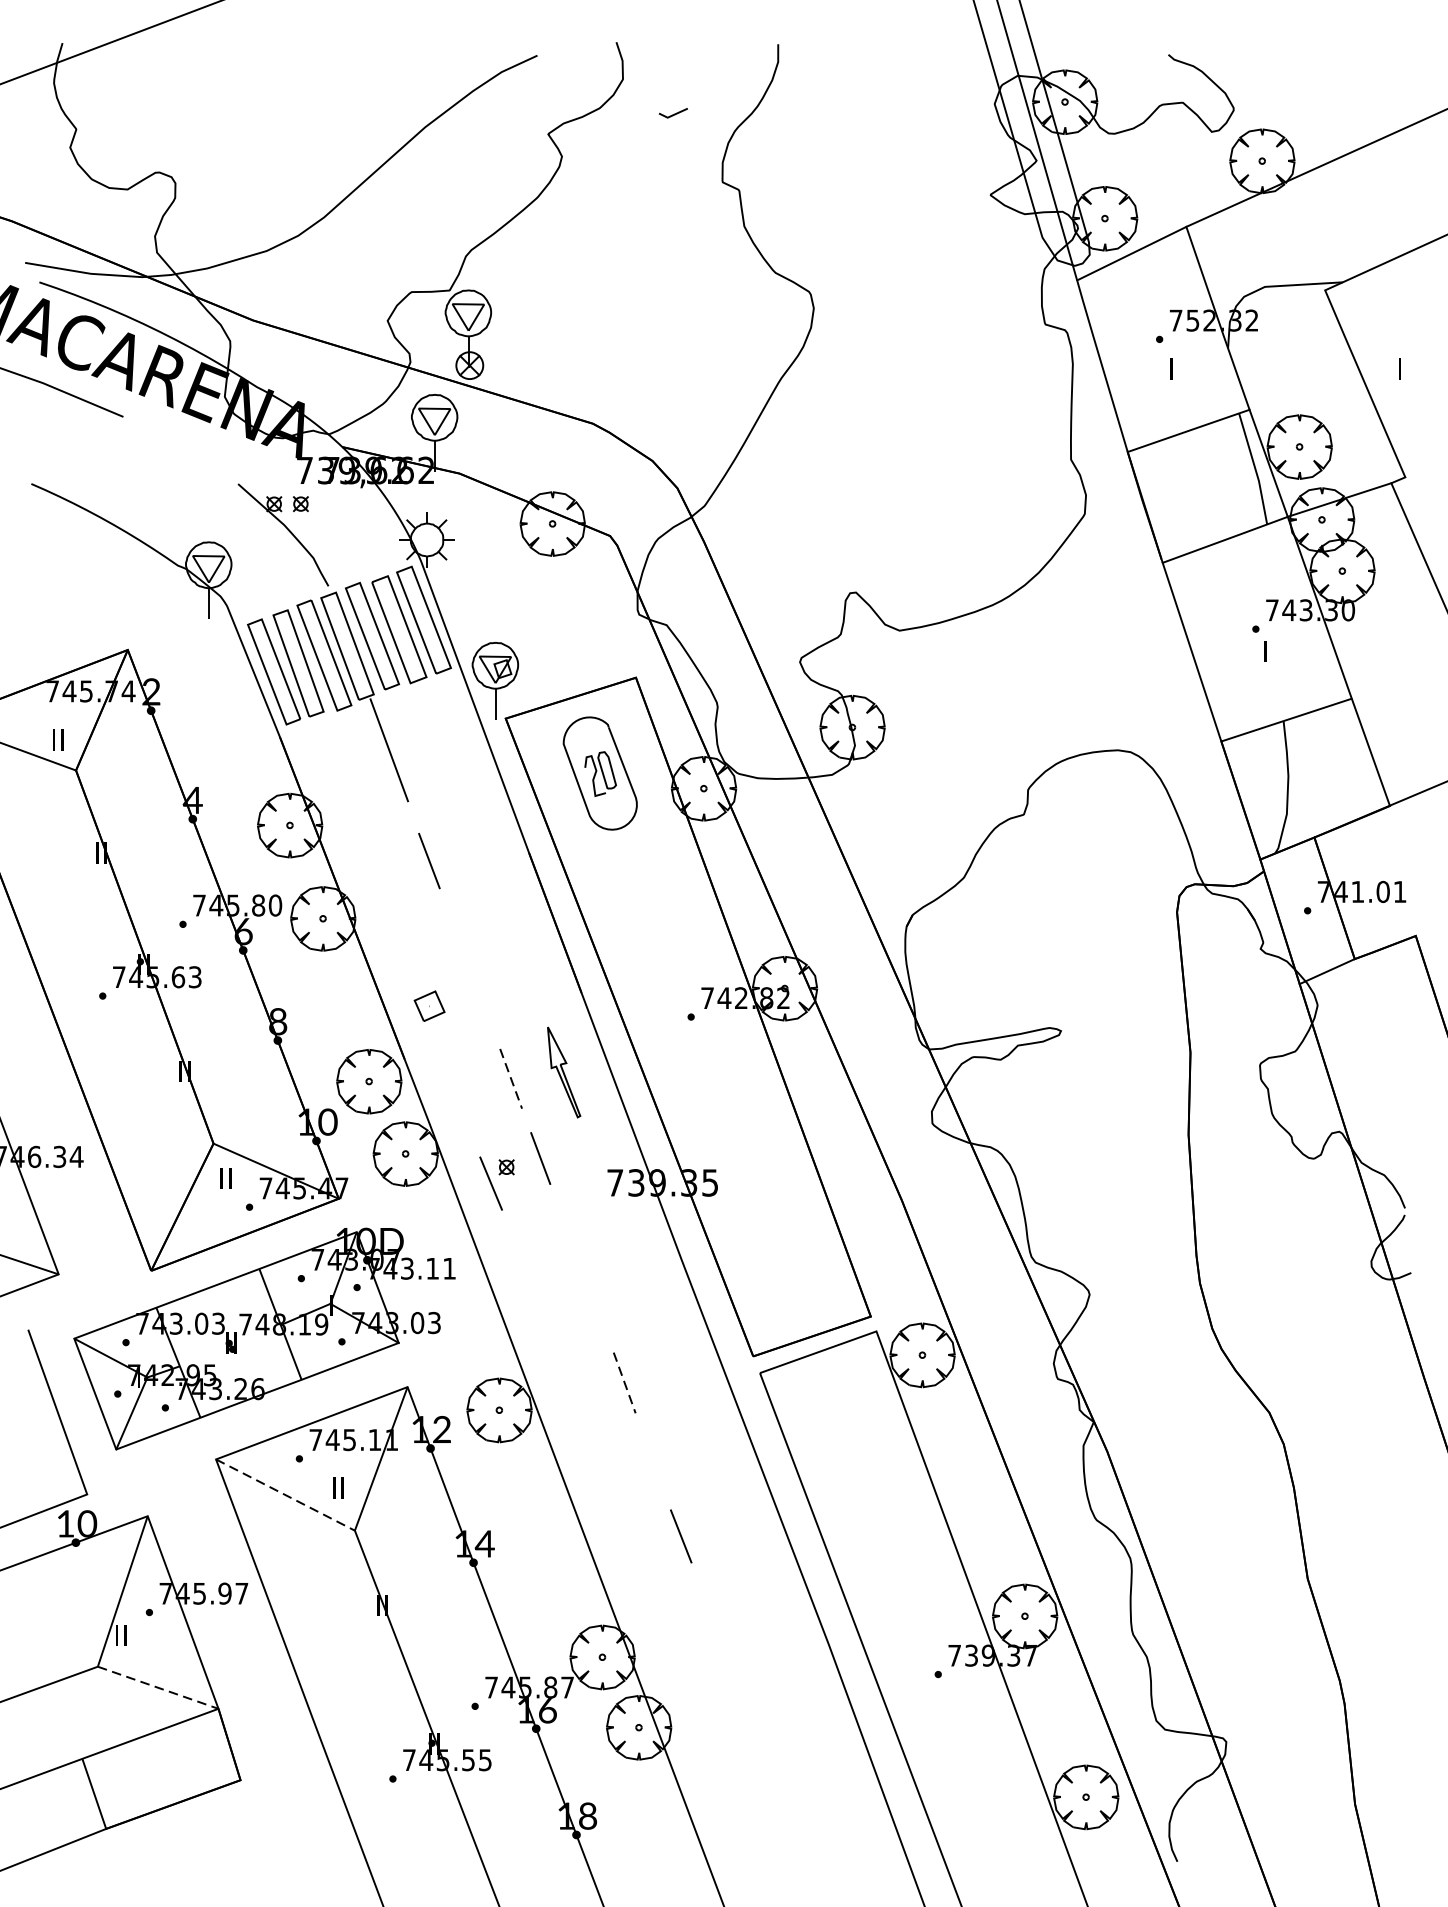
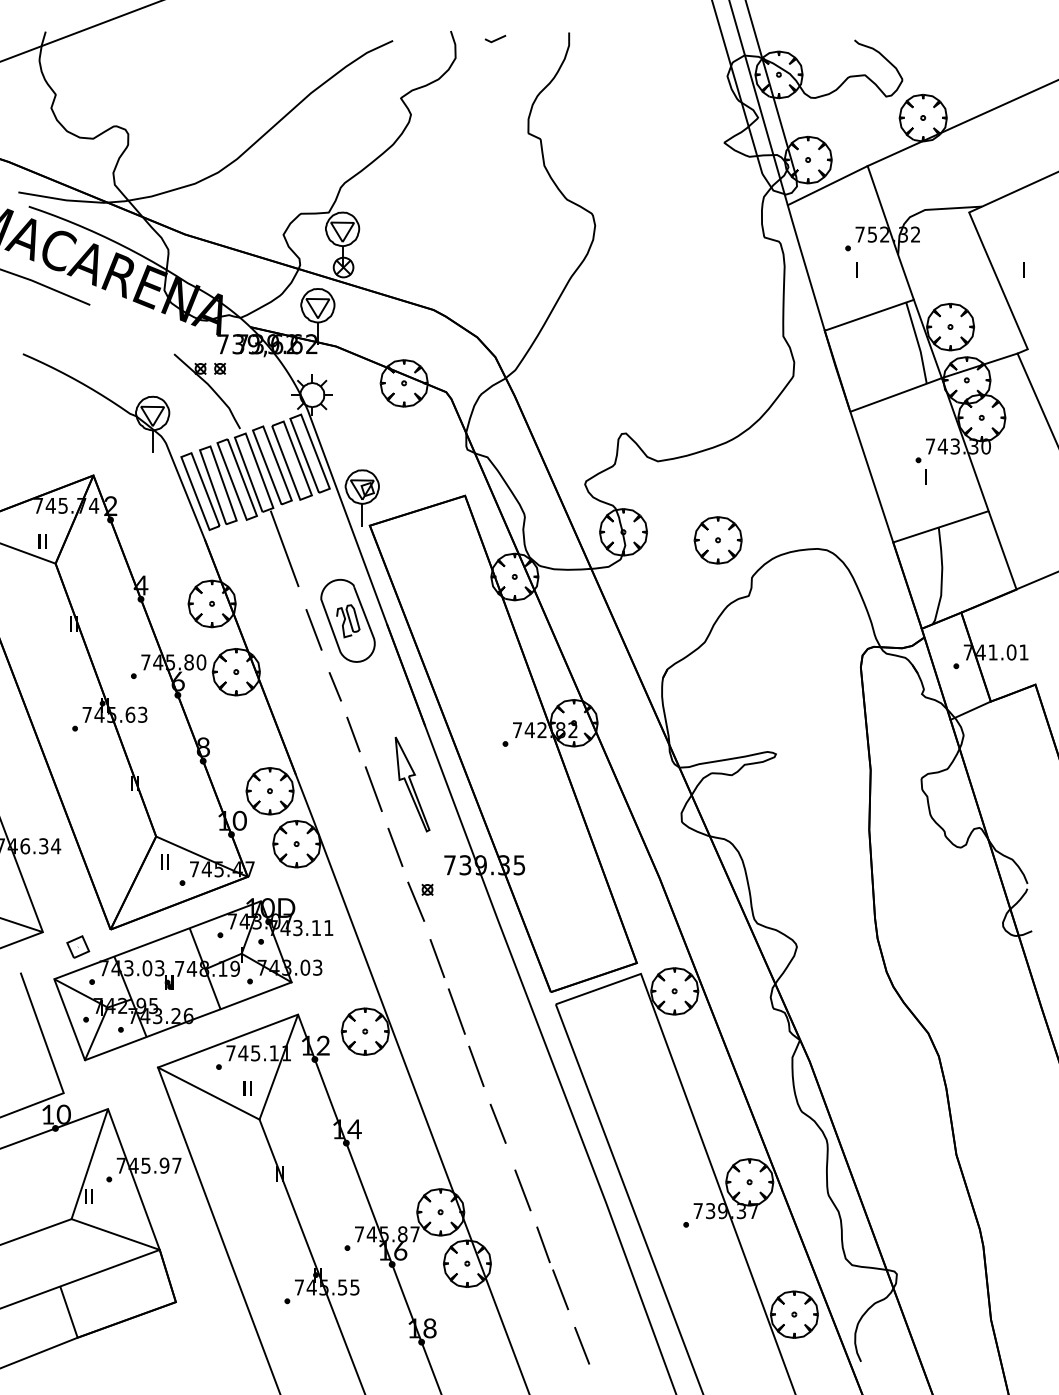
line: (674, 112) -> (496, 38), moved
part: (981, 738) -> (717, 540), added
part: (599, 773) -> (347, 620), moved
line: (457, 938) -> (334, 686), added
line: (483, 1004) -> (353, 734), added
part: (430, 1005) -> (78, 946), moved
part: (564, 1072) -> (412, 784), size x1.43
line: (510, 1079) -> (373, 789), dashed -> solid
part: (497, 1183) -> (420, 901), moved
line: (598, 1310) -> (437, 958), added
line: (624, 1382) -> (456, 1011), dashed -> solid
line: (651, 1458) -> (476, 1066), added
line: (286, 1494) -> (209, 1093), dashed -> solid
line: (714, 1627) -> (522, 1190), added
line: (157, 1687) -> (115, 1234), dashed -> solid
part: (755, 1734) -> (552, 1268), added
line: (796, 1839) -> (582, 1345), added

